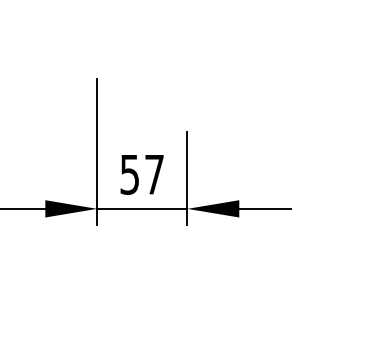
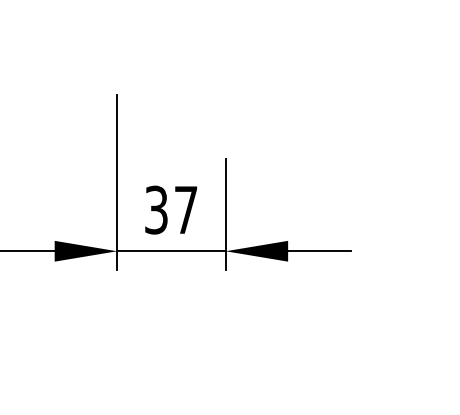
text: (129, 174) -> (156, 209), 57 -> 37

